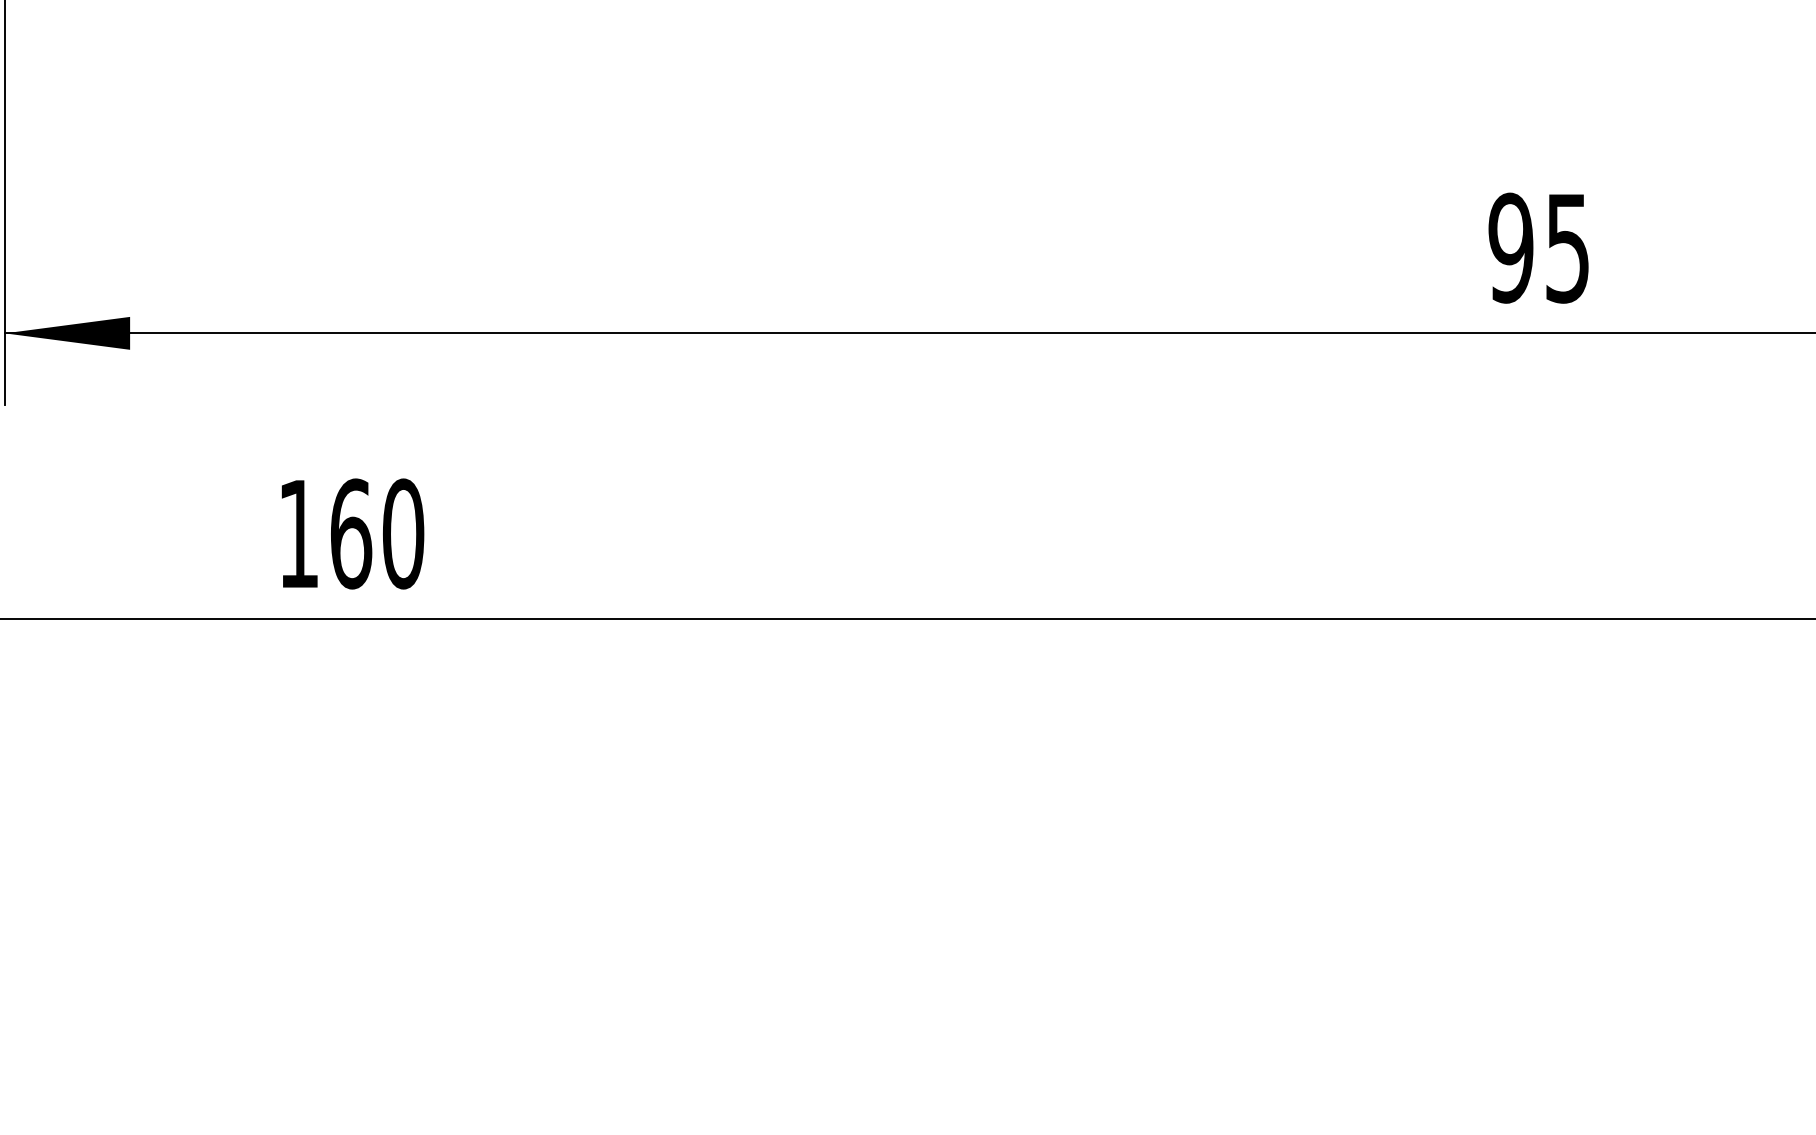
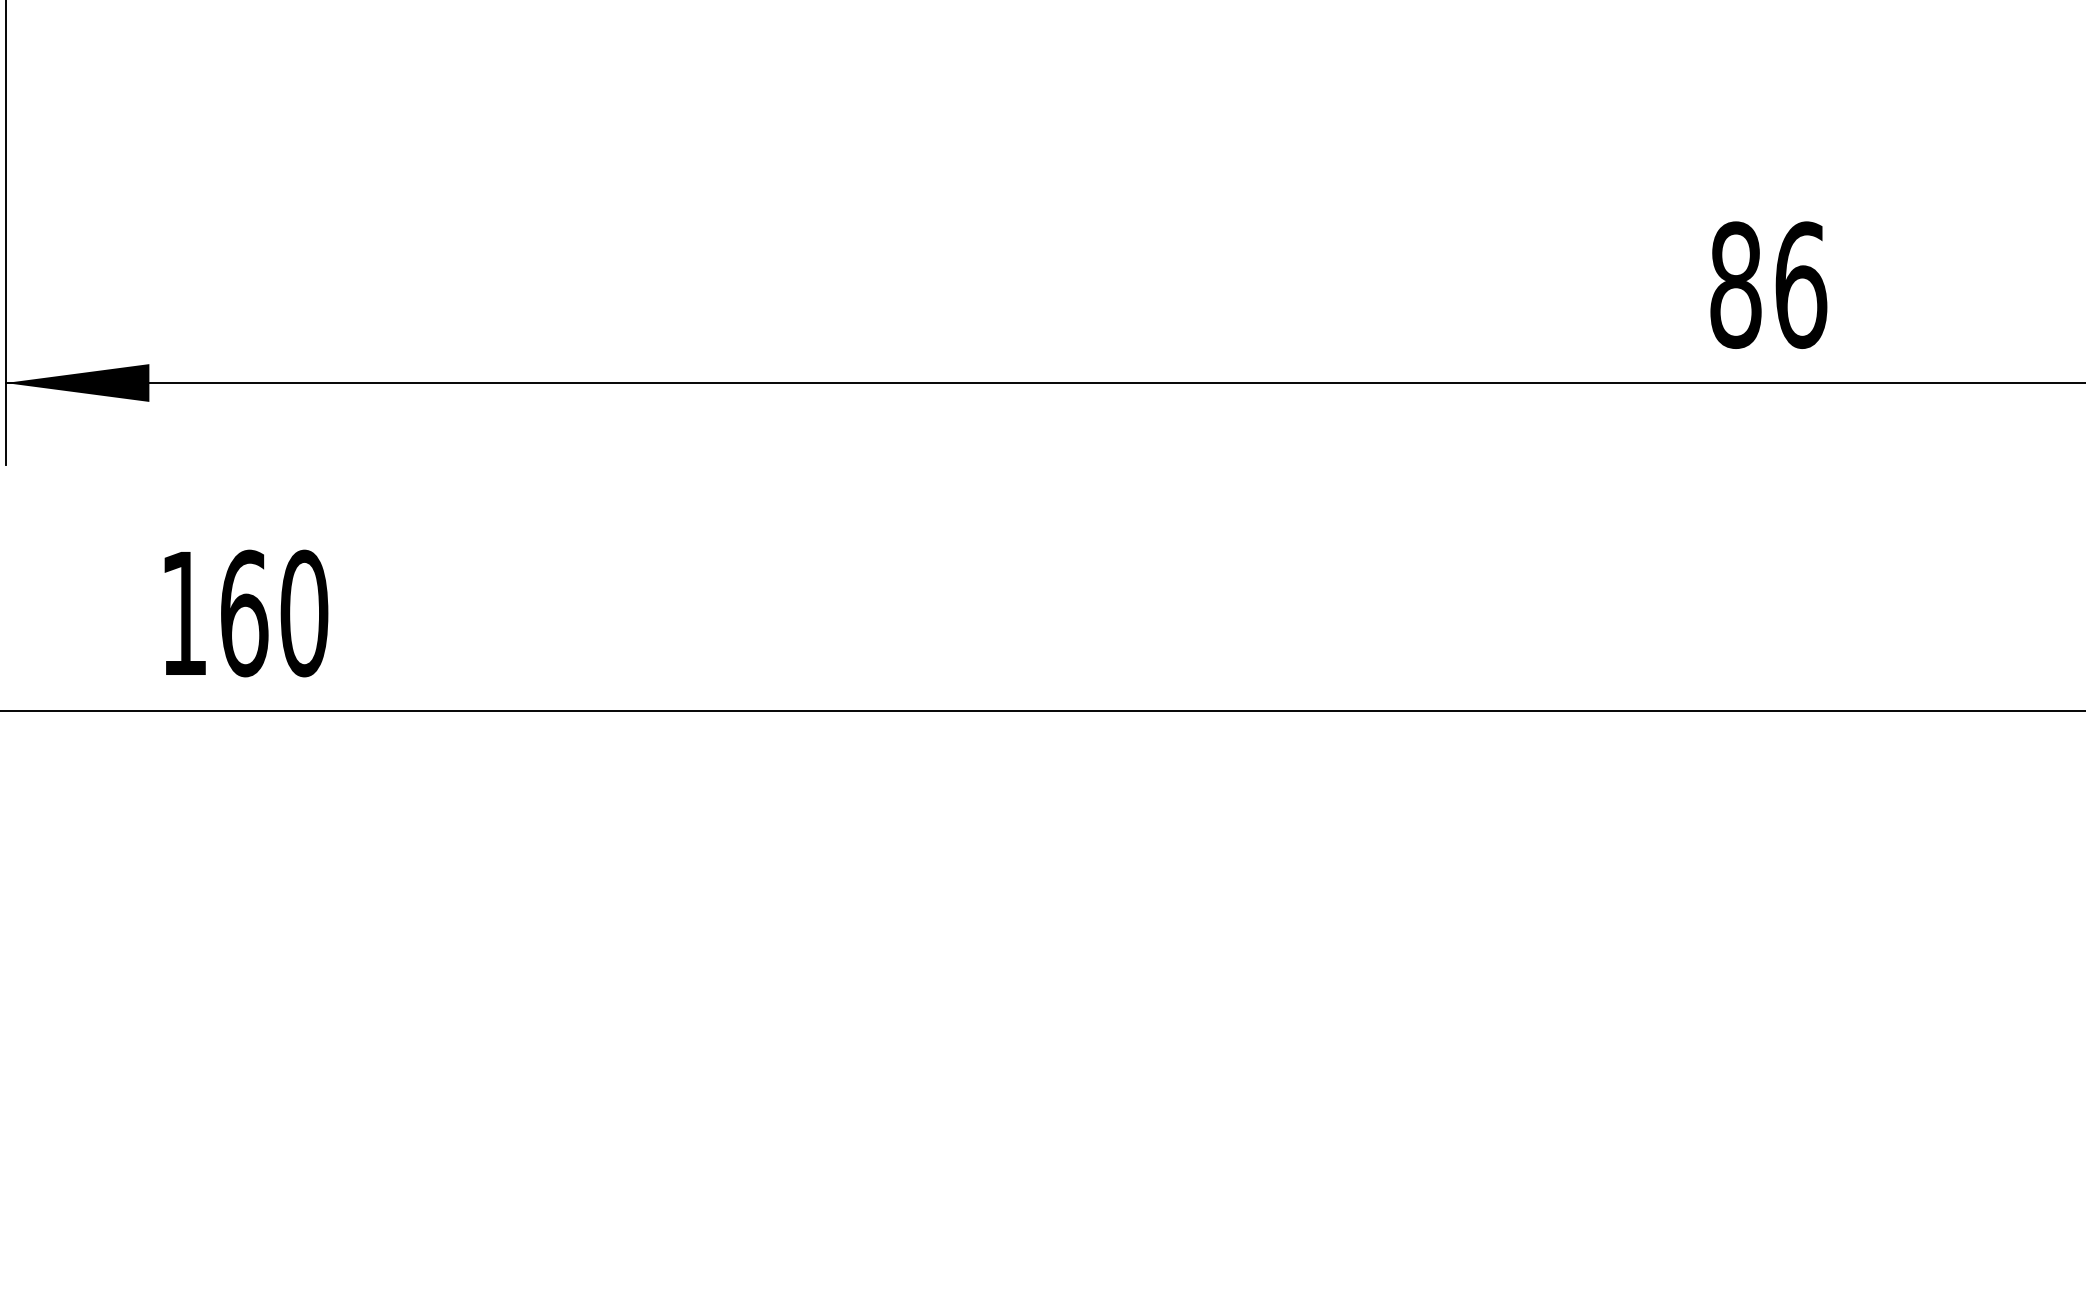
text: (1539, 247) -> (1768, 284), 95 -> 86
text: (353, 533) -> (246, 613), moved

